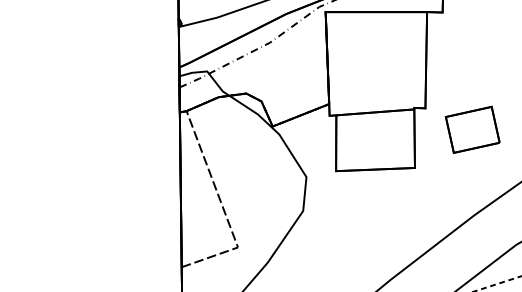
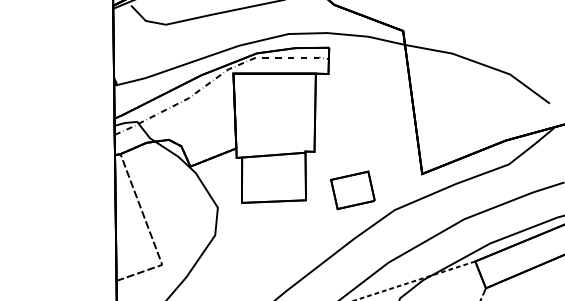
part: (472, 130) -> (352, 190), moved

